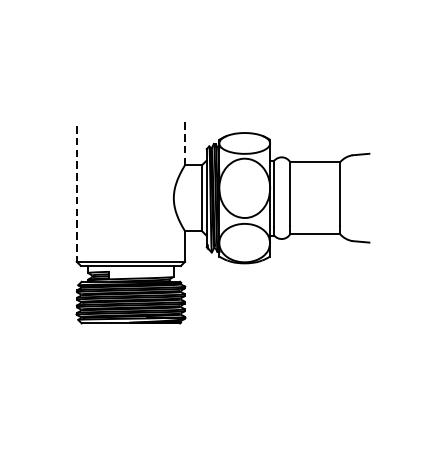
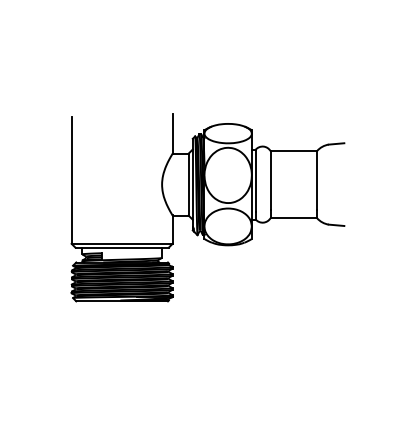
line: (184, 143) -> (172, 133), dashed -> solid
line: (76, 194) -> (71, 181), dashed -> solid

